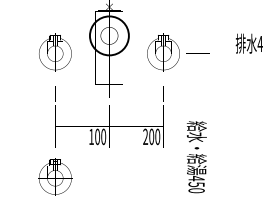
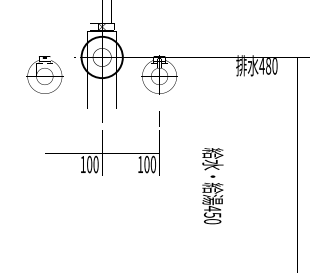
text: (145, 135) -> (140, 163), 200 -> 100
text: (196, 157) -> (212, 186), moved
part: (55, 176) -> (44, 206), removed

